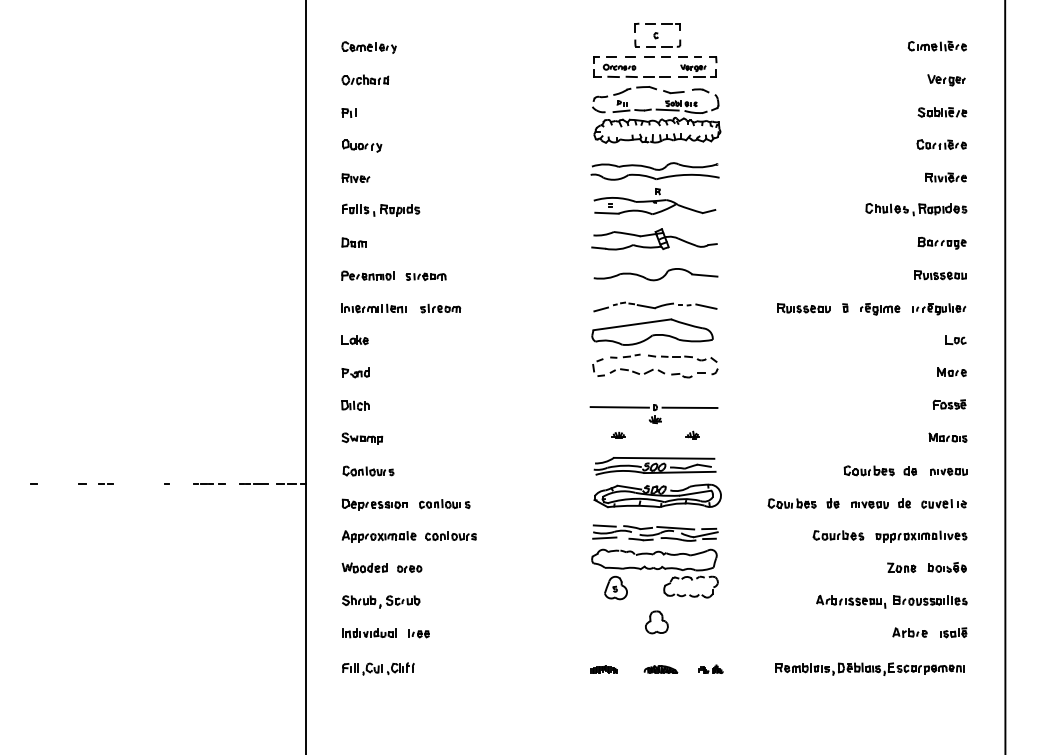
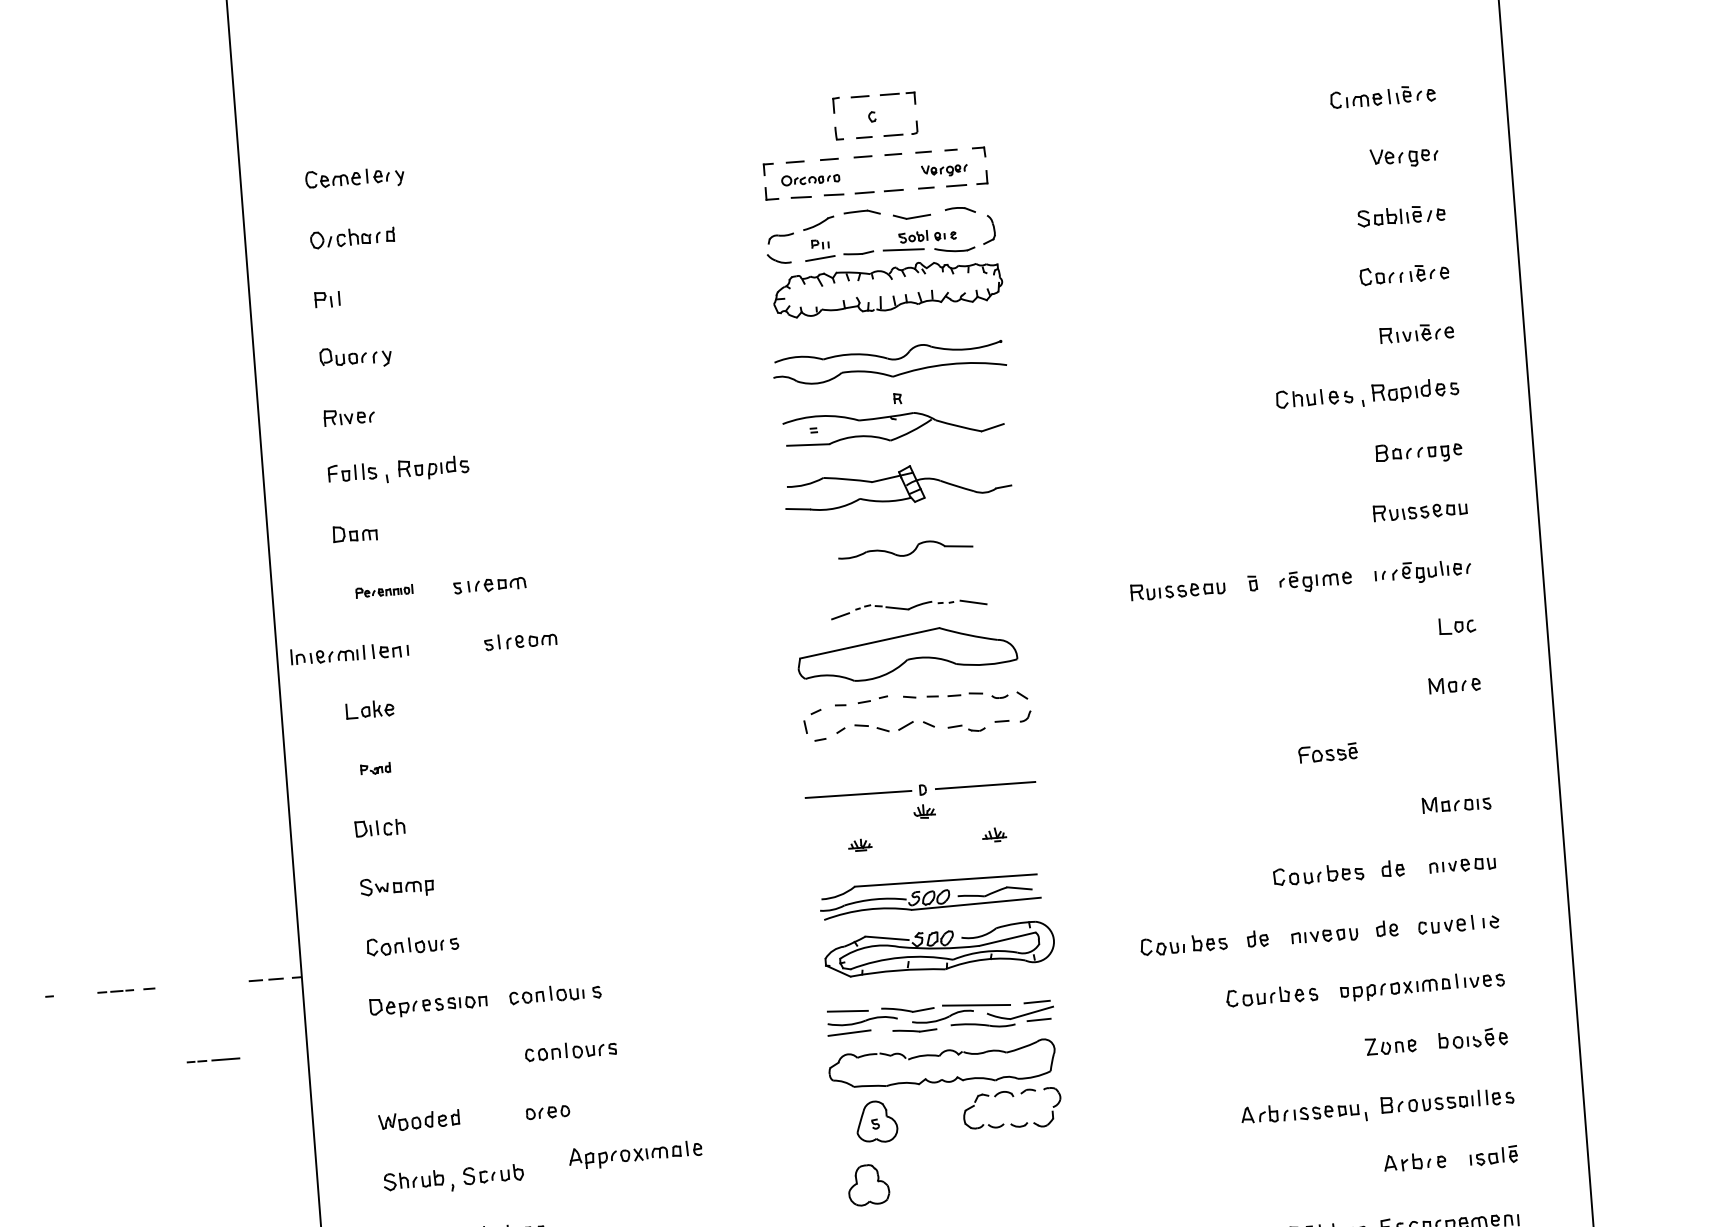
part: (655, 274) -> (904, 549), size x0.6
part: (367, 275) -> (383, 590), size x0.6
part: (655, 306) -> (909, 606), size x0.7
part: (373, 308) -> (348, 653), moved
part: (355, 372) -> (375, 768), size x0.6
part: (949, 404) -> (1327, 753), moved
line: (253, 483) -> (212, 1059), moved
part: (378, 536) -> (634, 1154), moved
part: (409, 568) -> (547, 1111), moved
part: (656, 622) -> (867, 1185), moved

